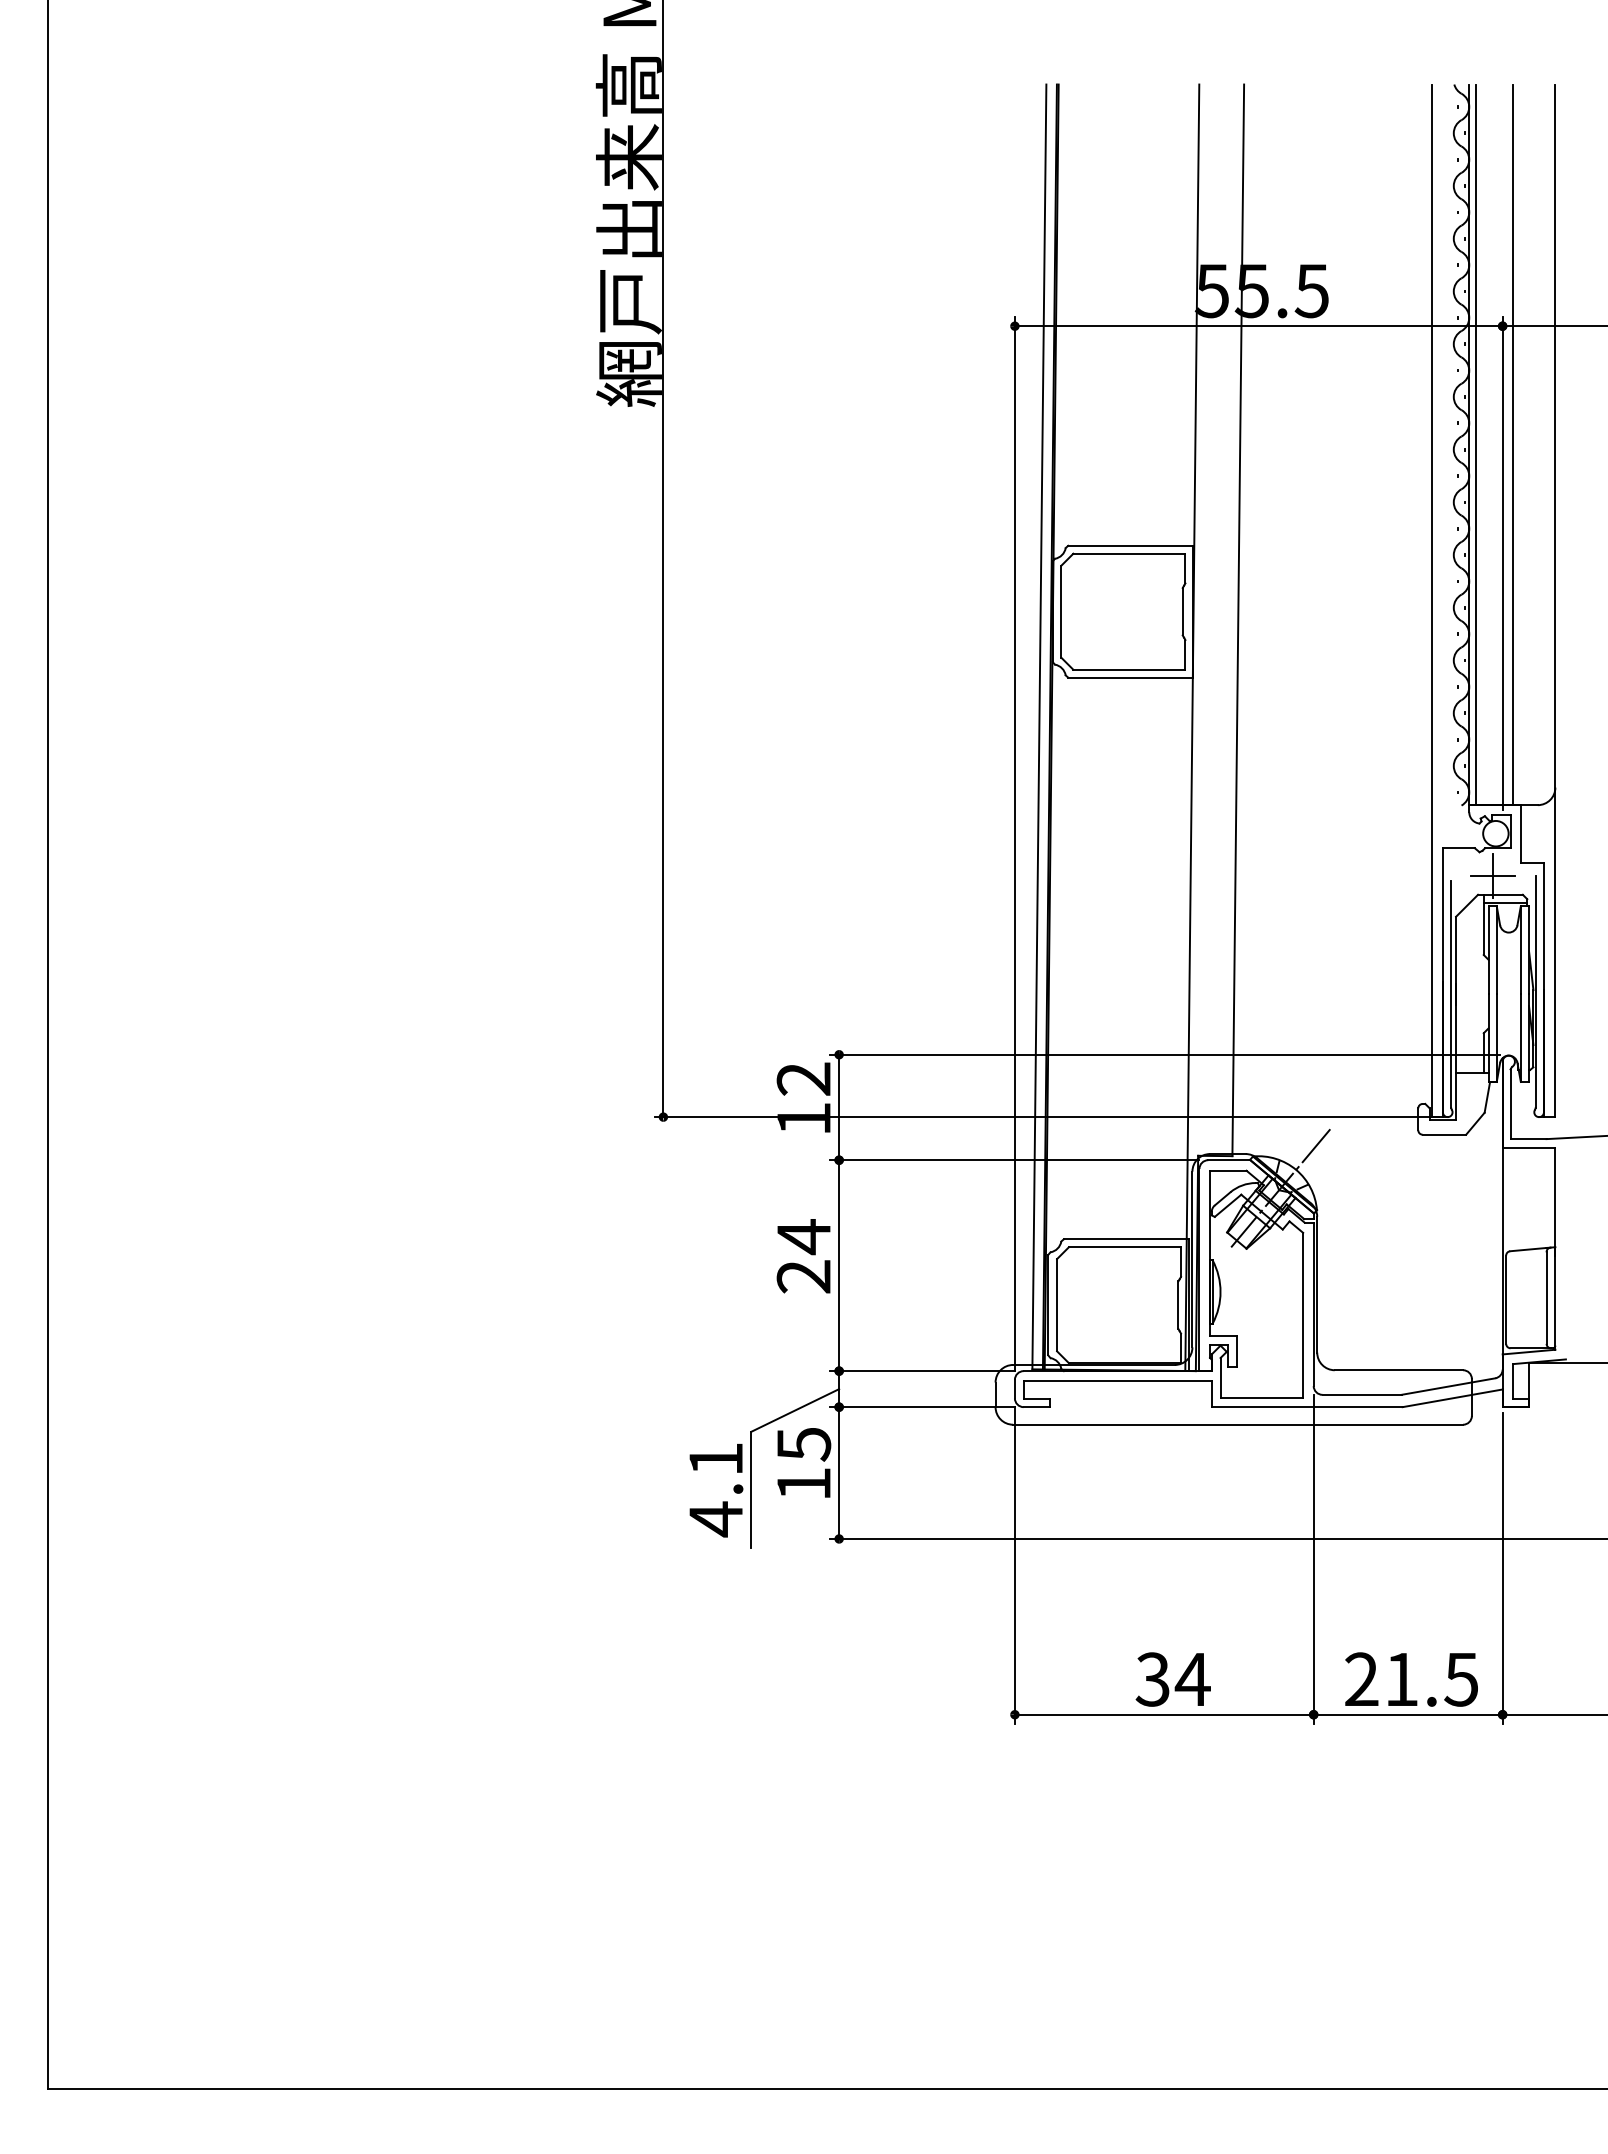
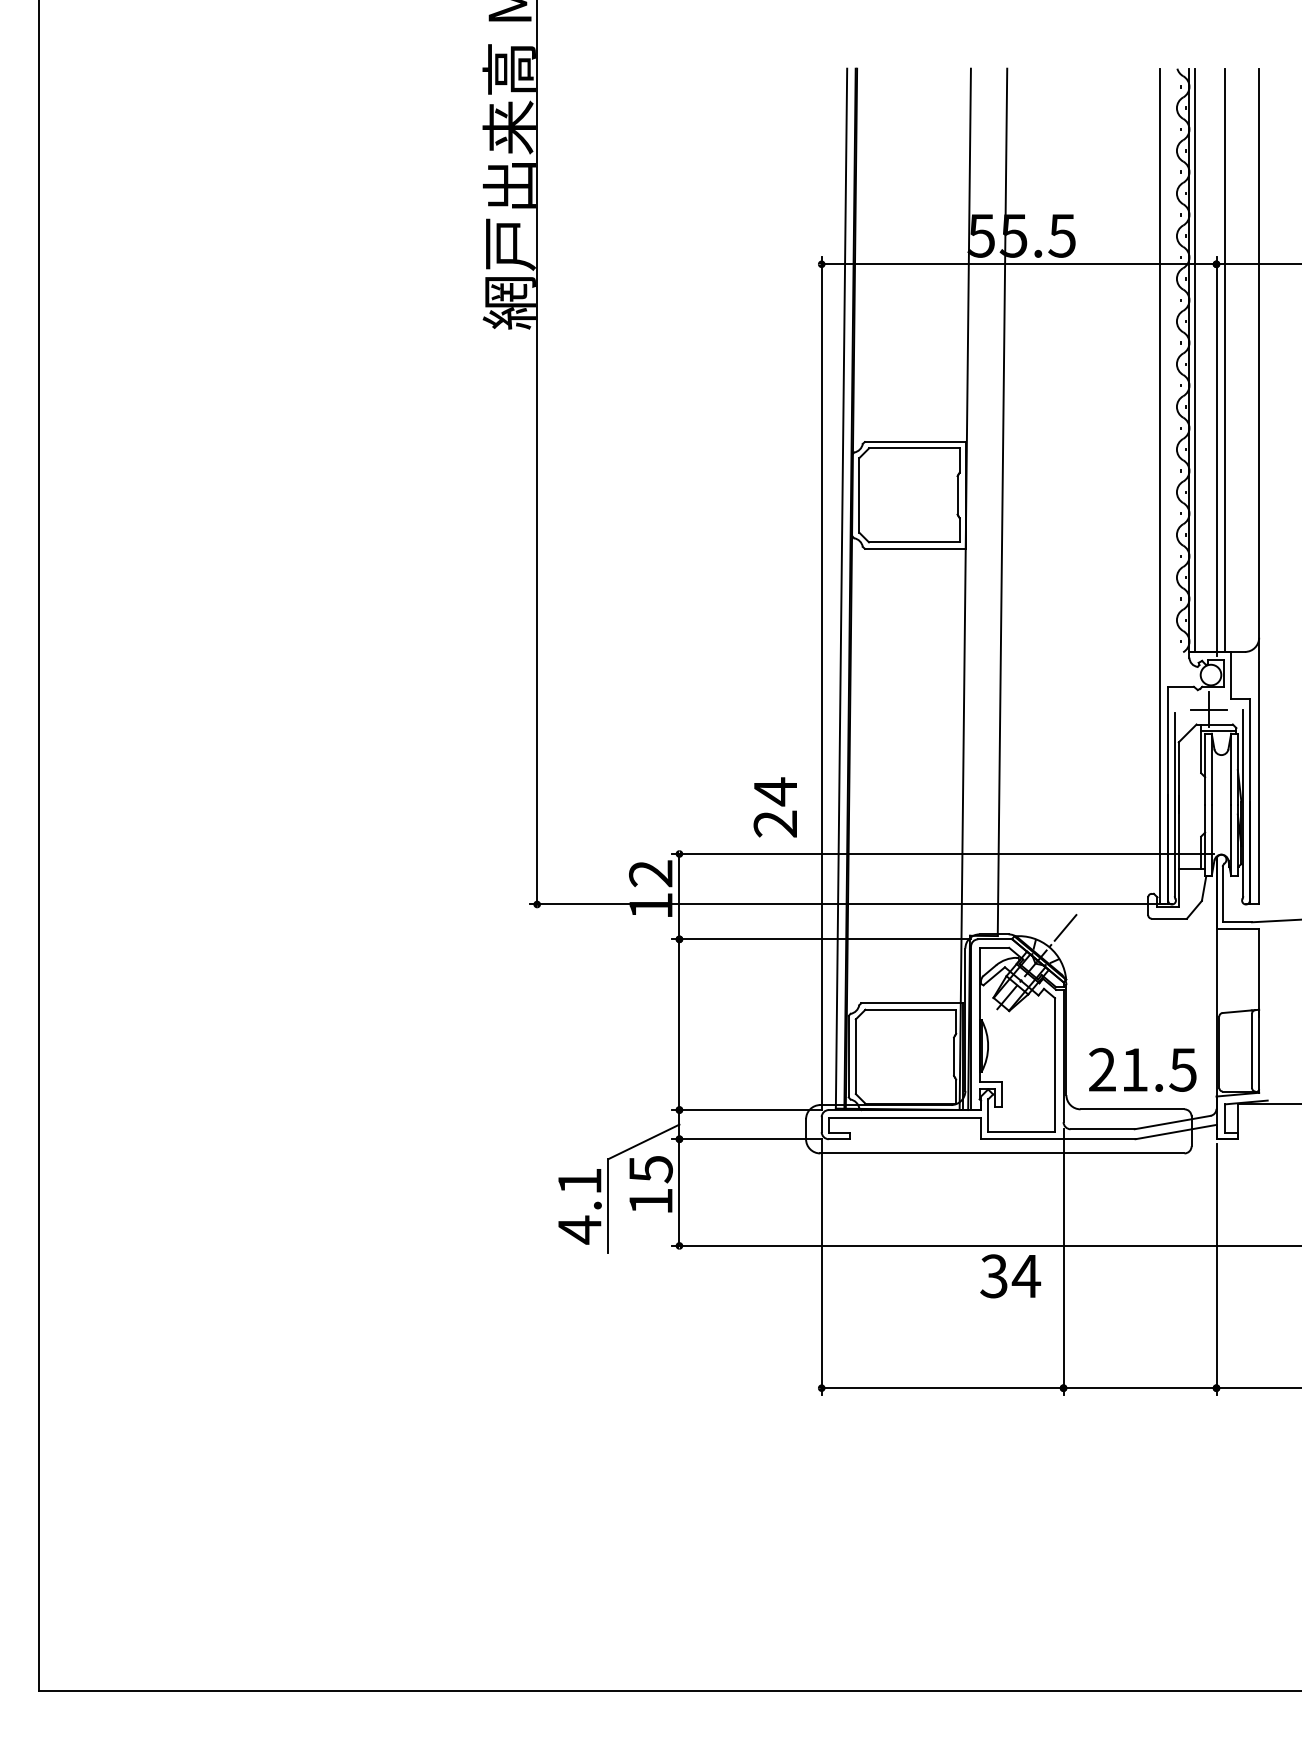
text: (803, 1256) -> (775, 807), moved
text: (1172, 1679) -> (1009, 1276), moved
text: (1411, 1679) -> (1142, 1069), moved

